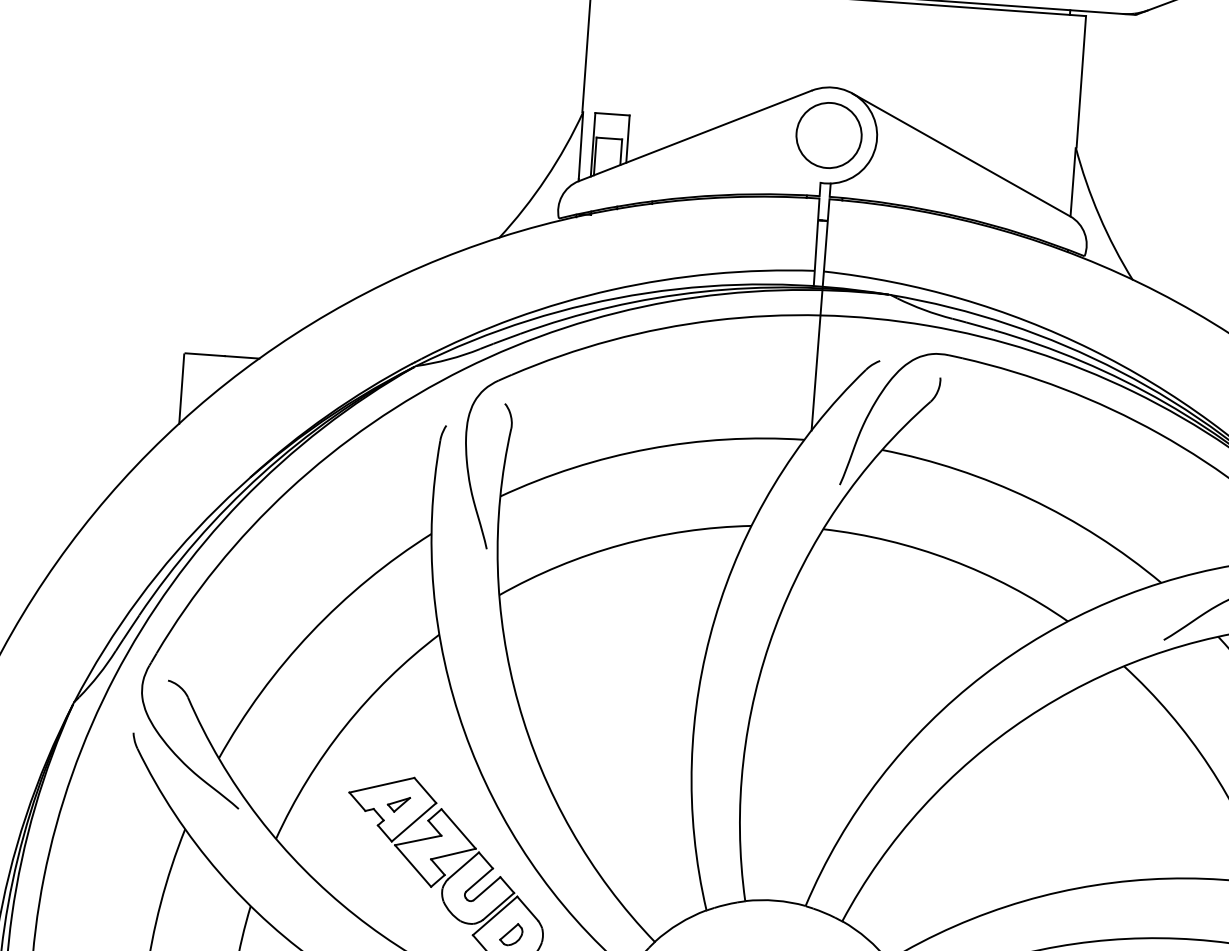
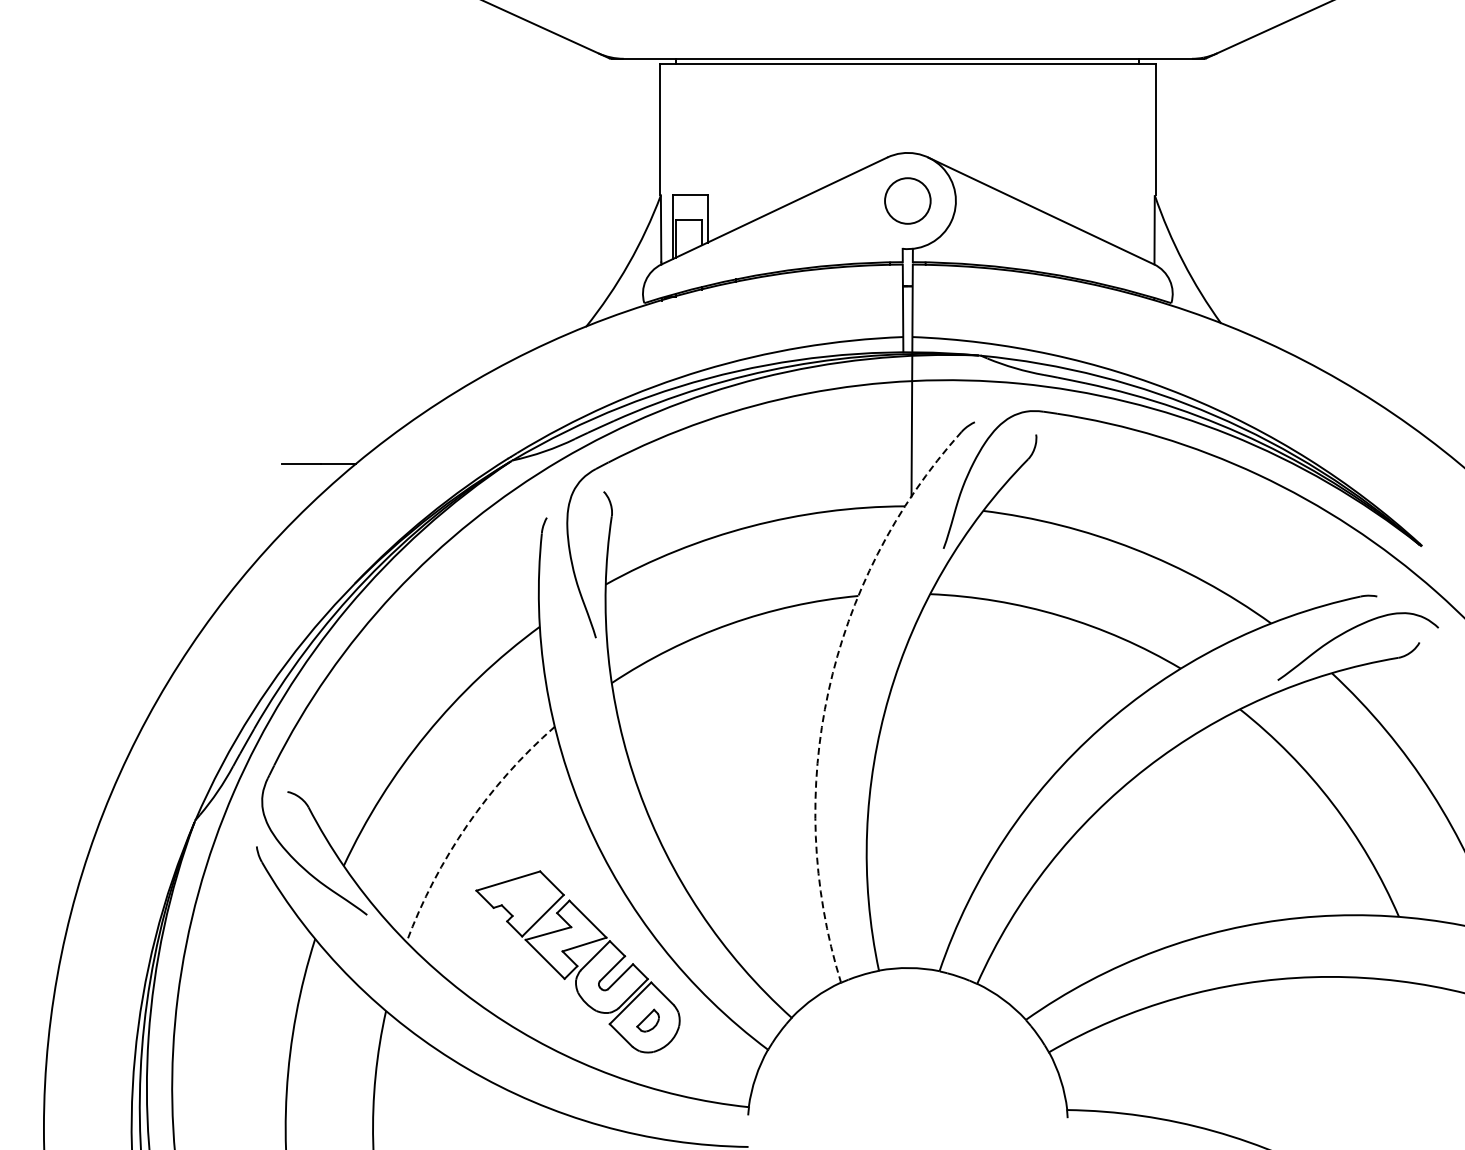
circle: (828, 134) -> (907, 200), size x0.7
line: (181, 389) -> (280, 500), removed
arc: (714, 619) -> (828, 691), solid -> dashed
arc: (345, 726) -> (467, 825), solid -> dashed
part: (398, 803) -> (526, 898), removed

